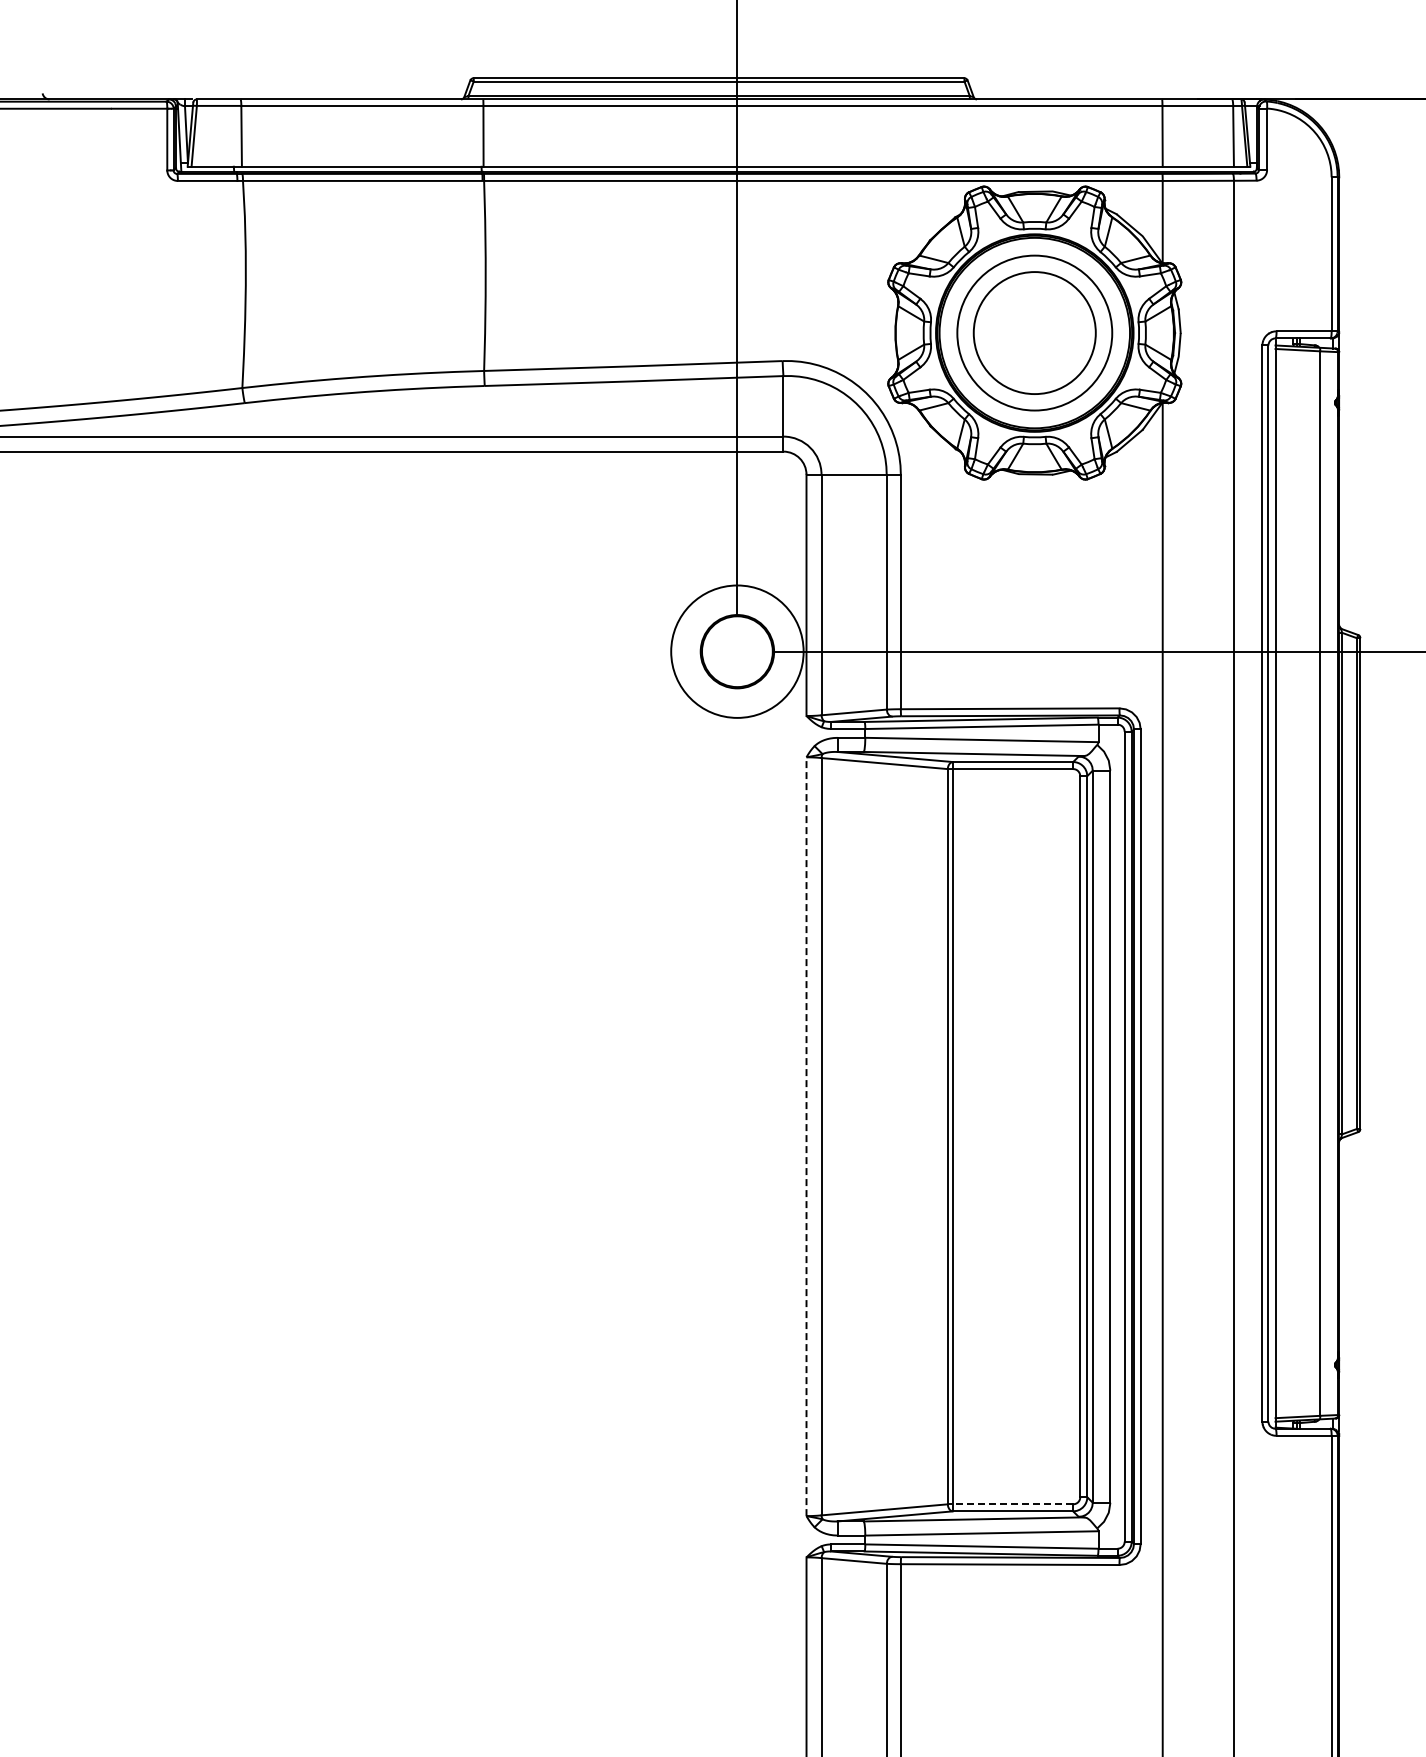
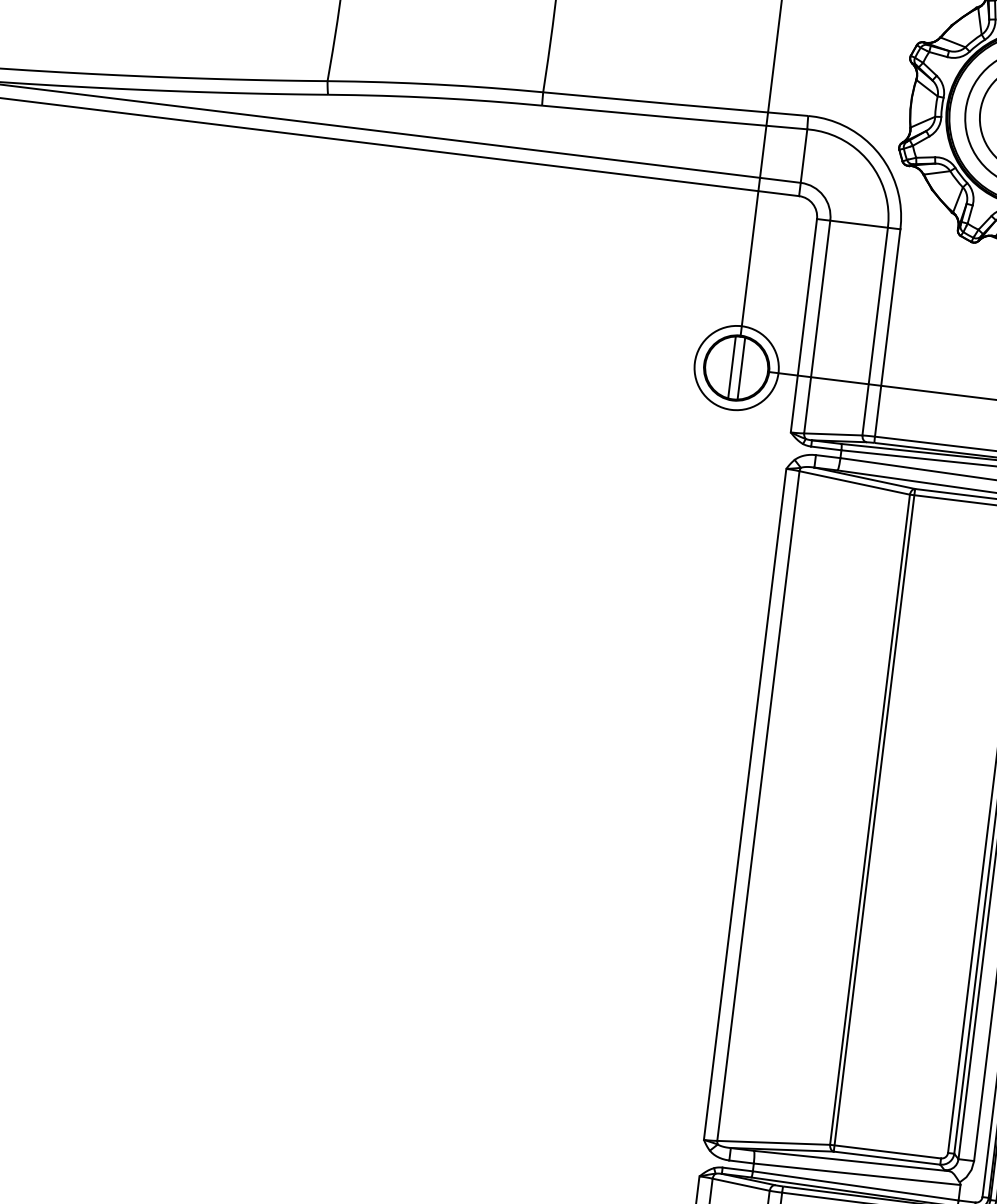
line: (732, 651) -> (732, 367), added
circle: (737, 651) -> (736, 367), size x0.71
line: (742, 652) -> (741, 369), added
line: (806, 1136) -> (745, 804), dashed -> solid
line: (1010, 1504) -> (885, 1151), dashed -> solid

